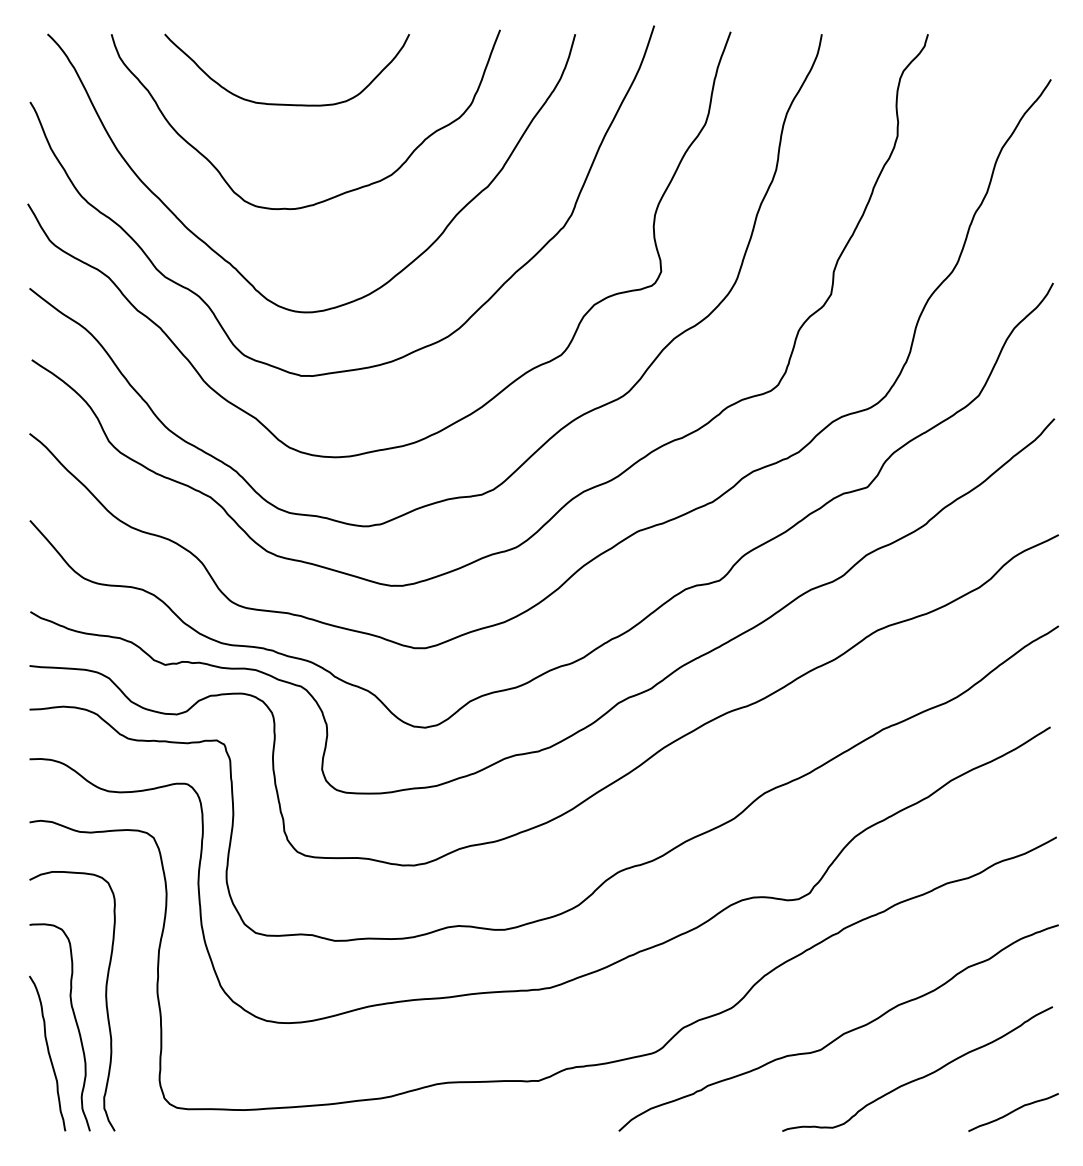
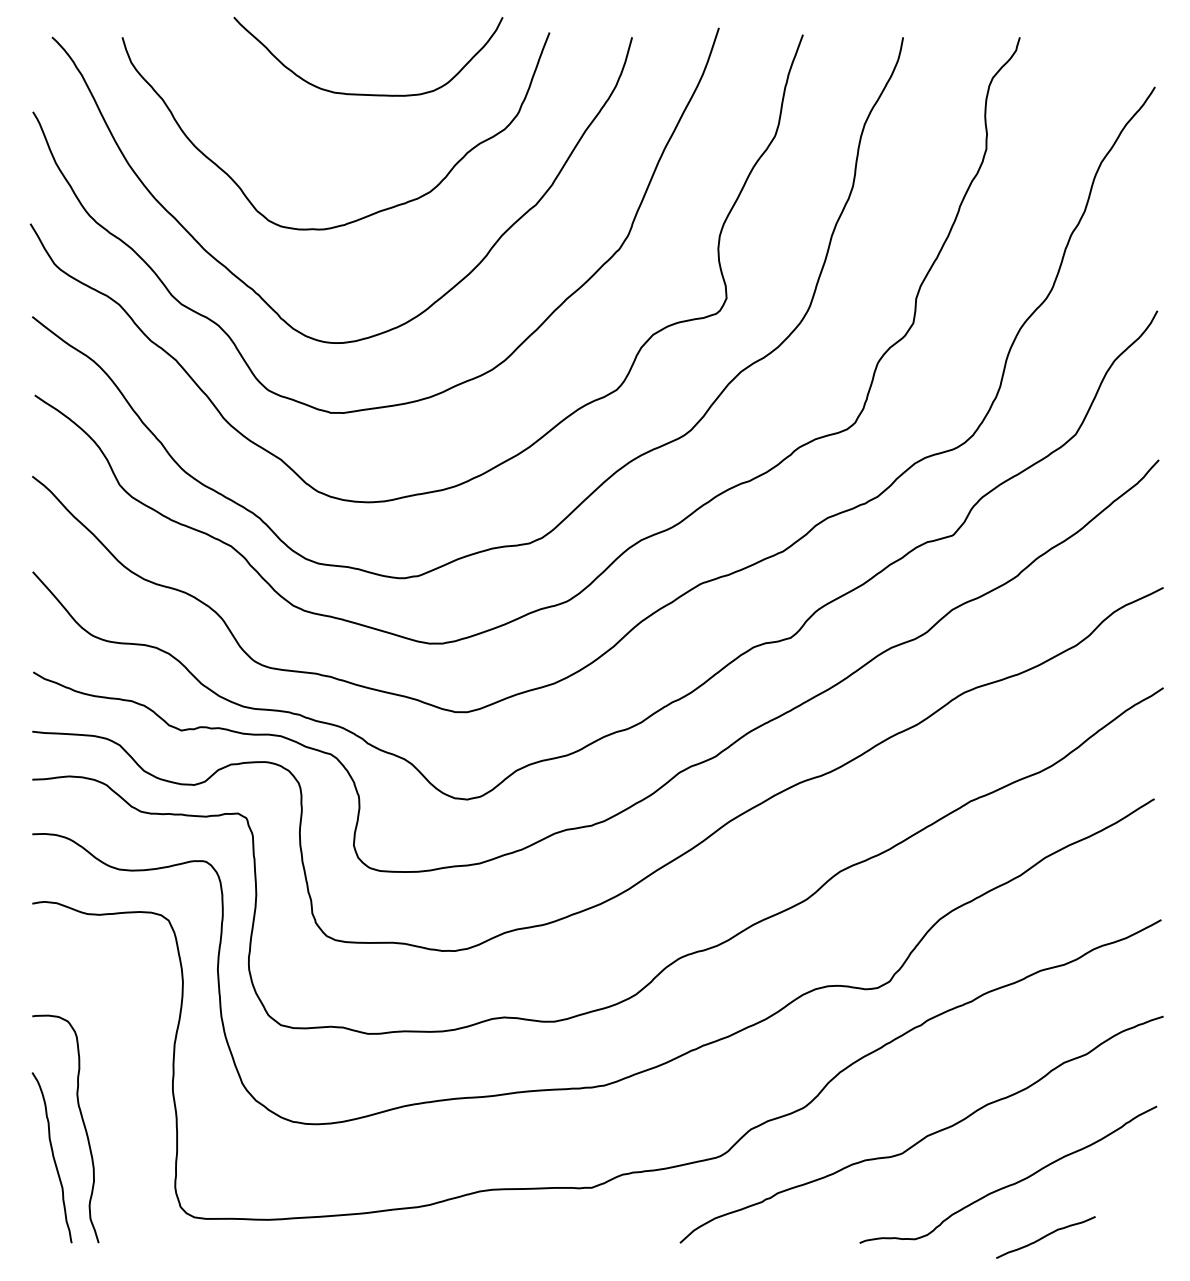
curve: (281, 103) -> (362, 93), moved
curve: (105, 1000) -> (115, 1099), removed
curve: (1013, 1112) -> (1045, 1237), moved

